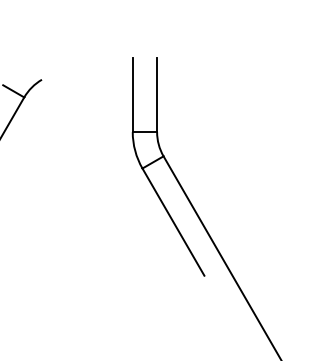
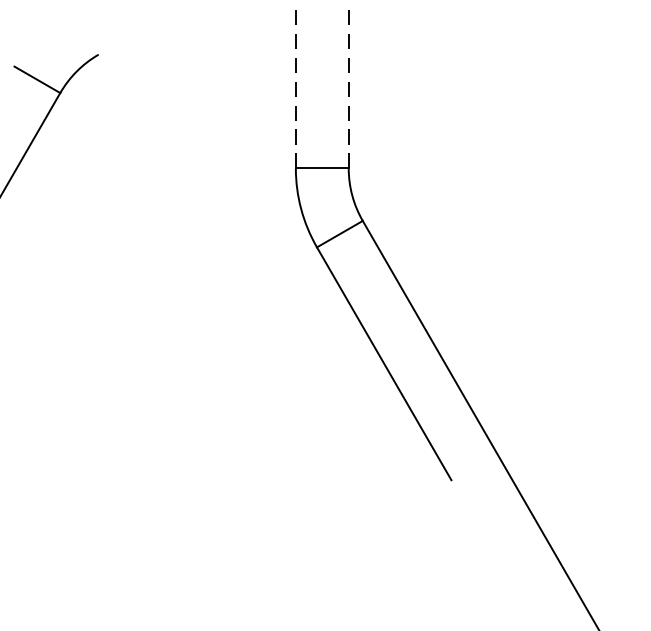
line: (132, 95) -> (295, 88), solid -> dashed
line: (157, 95) -> (349, 88), solid -> dashed

